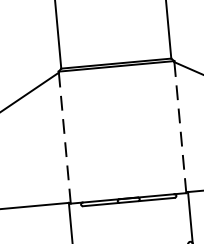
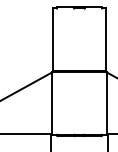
line: (179, 129) -> (106, 104), dashed -> solid
line: (65, 140) -> (52, 104), dashed -> solid

